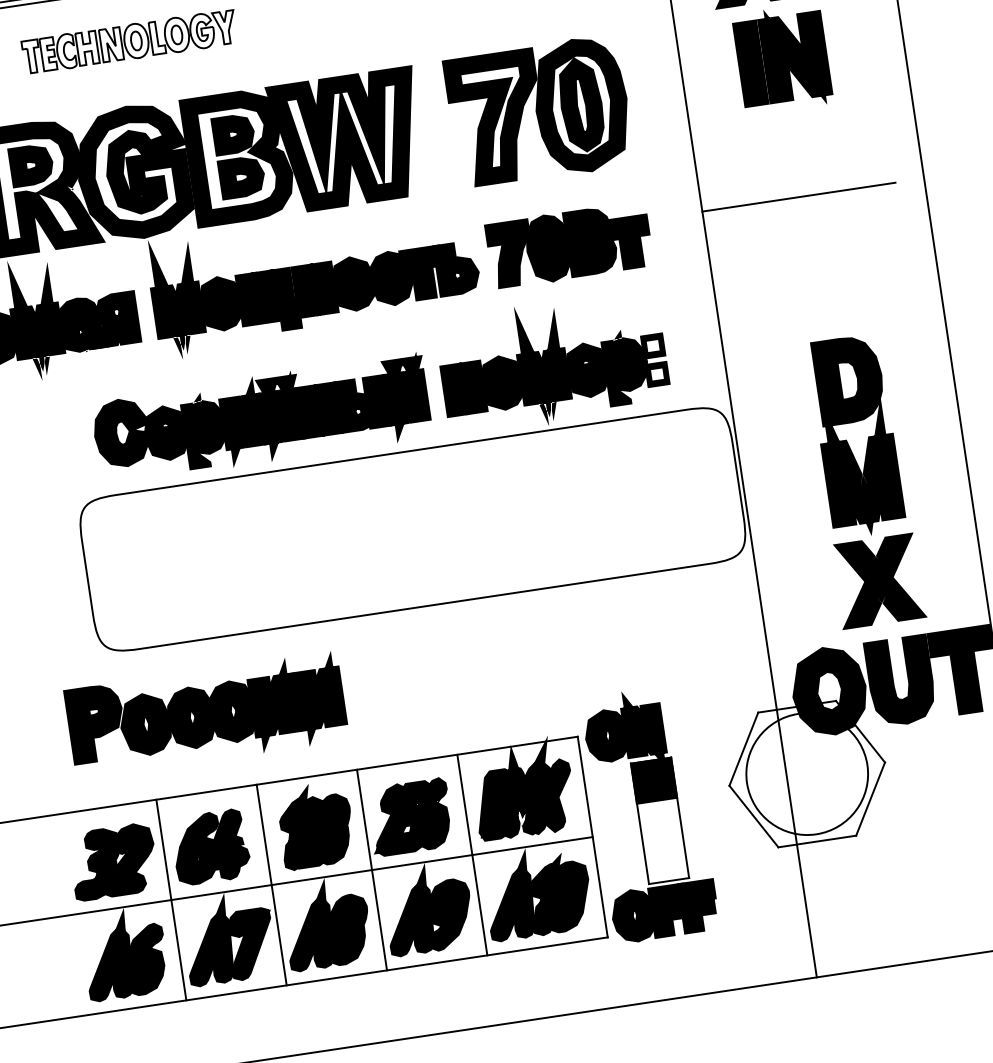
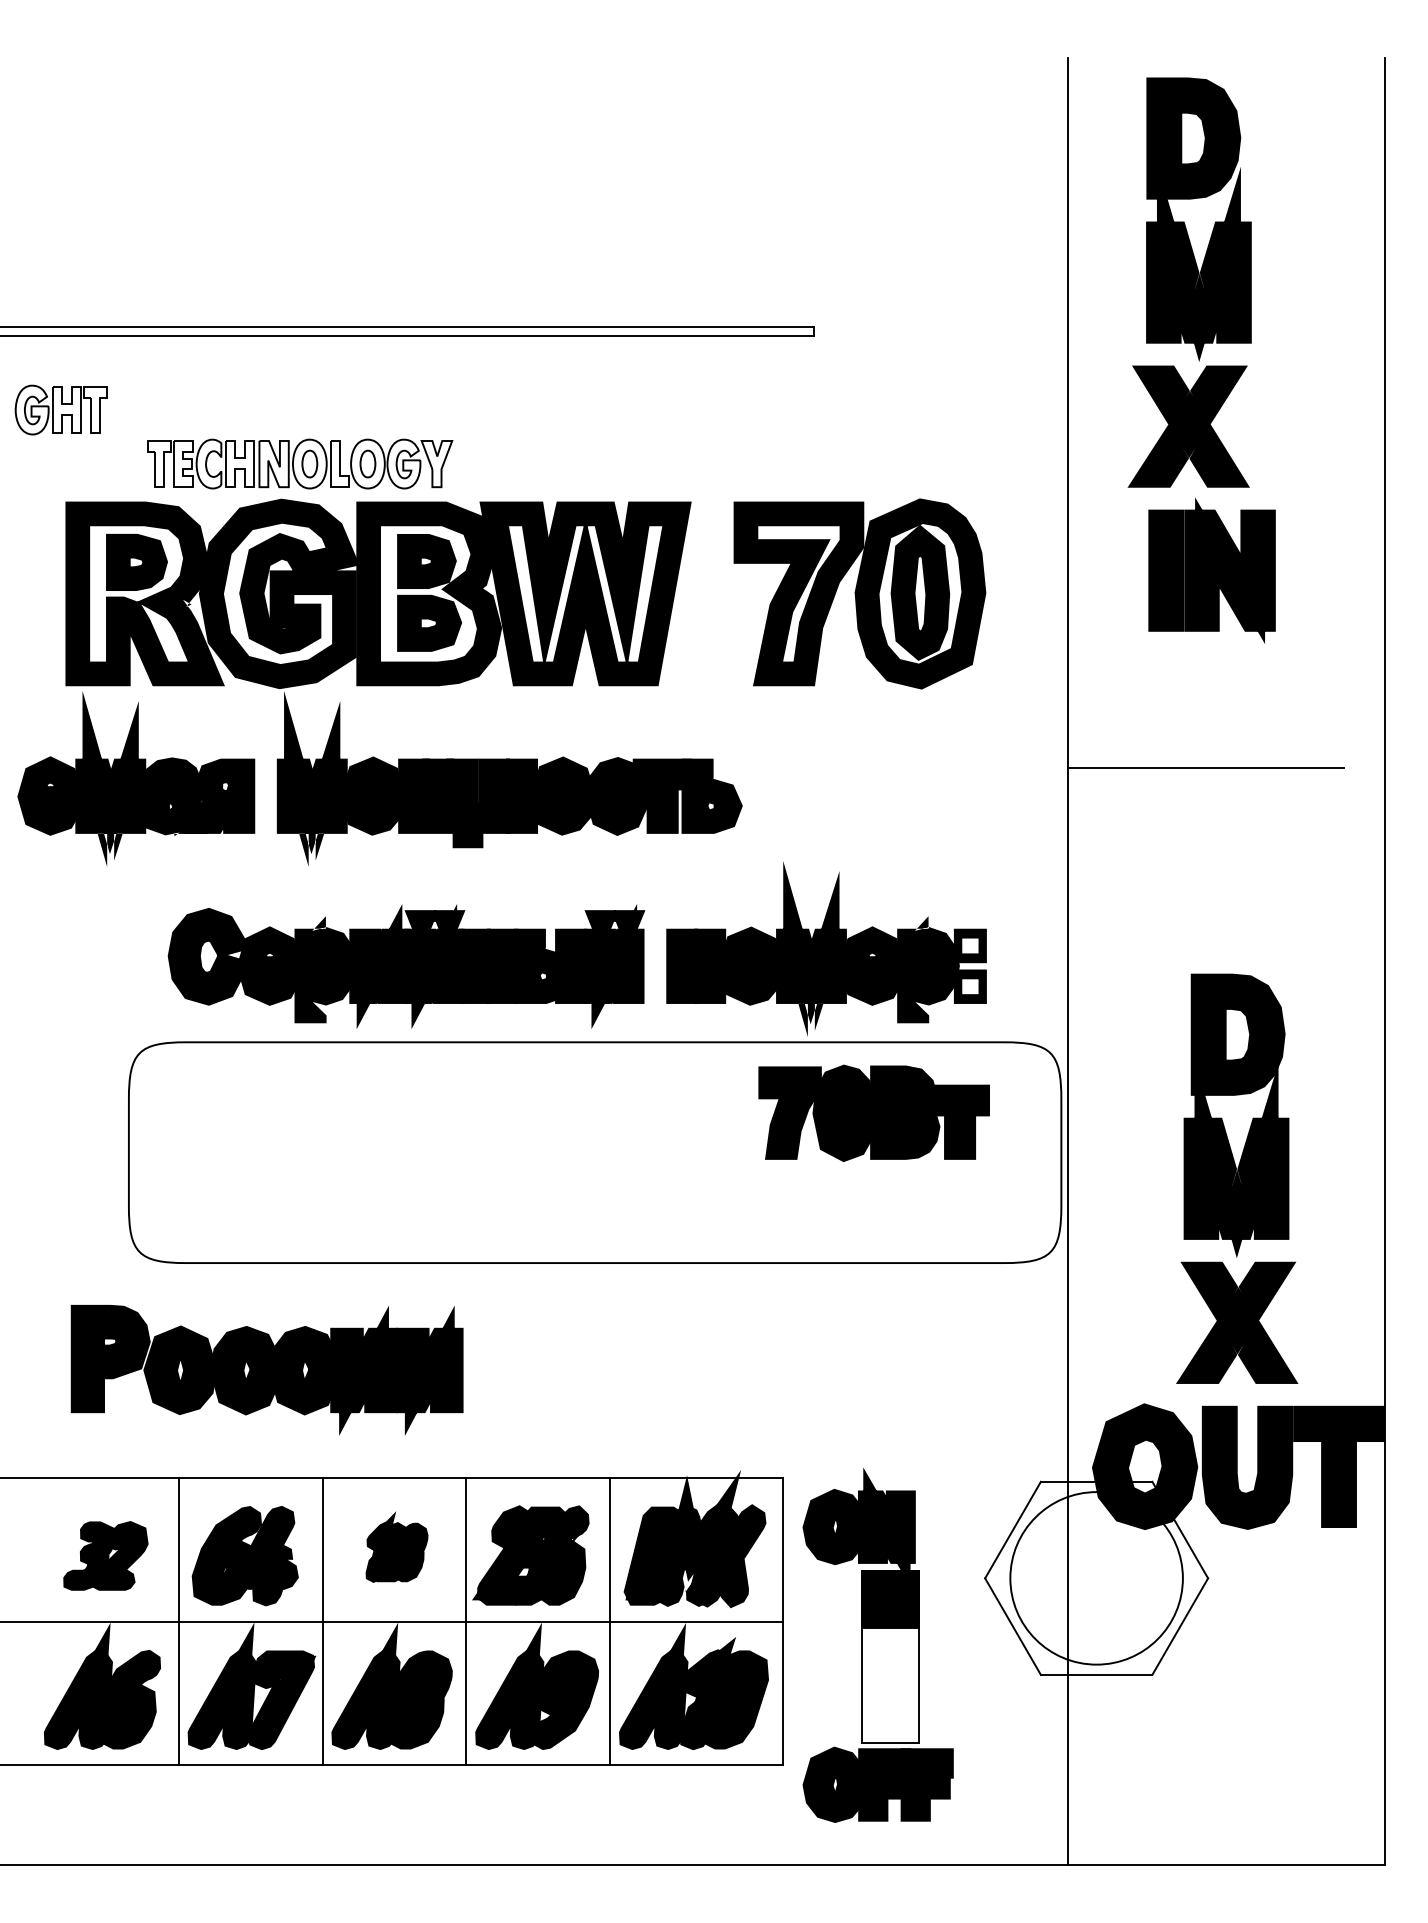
part: (129, 41) -> (300, 463), moved
part: (568, 244) -> (873, 1112), moved
part: (649, 814) -> (877, 1645), moved
part: (315, 824) -> (396, 1546), size x0.6
part: (113, 861) -> (105, 1555), size x0.7

